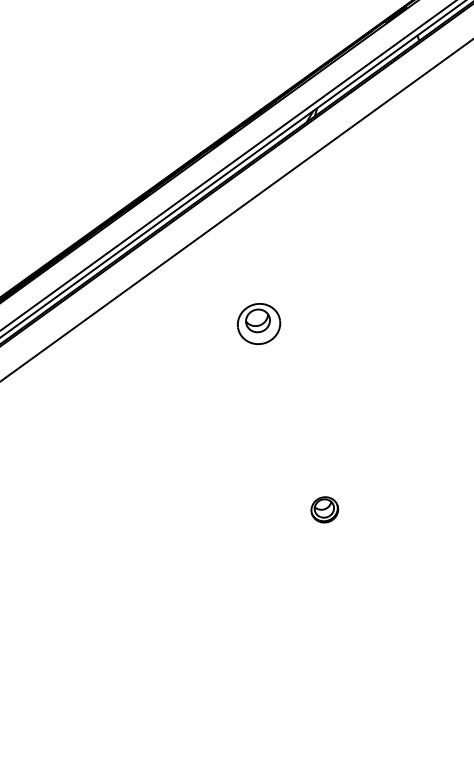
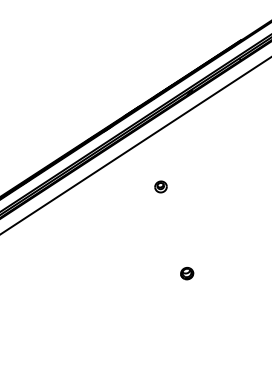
part: (257, 323) -> (160, 186), size x0.6

